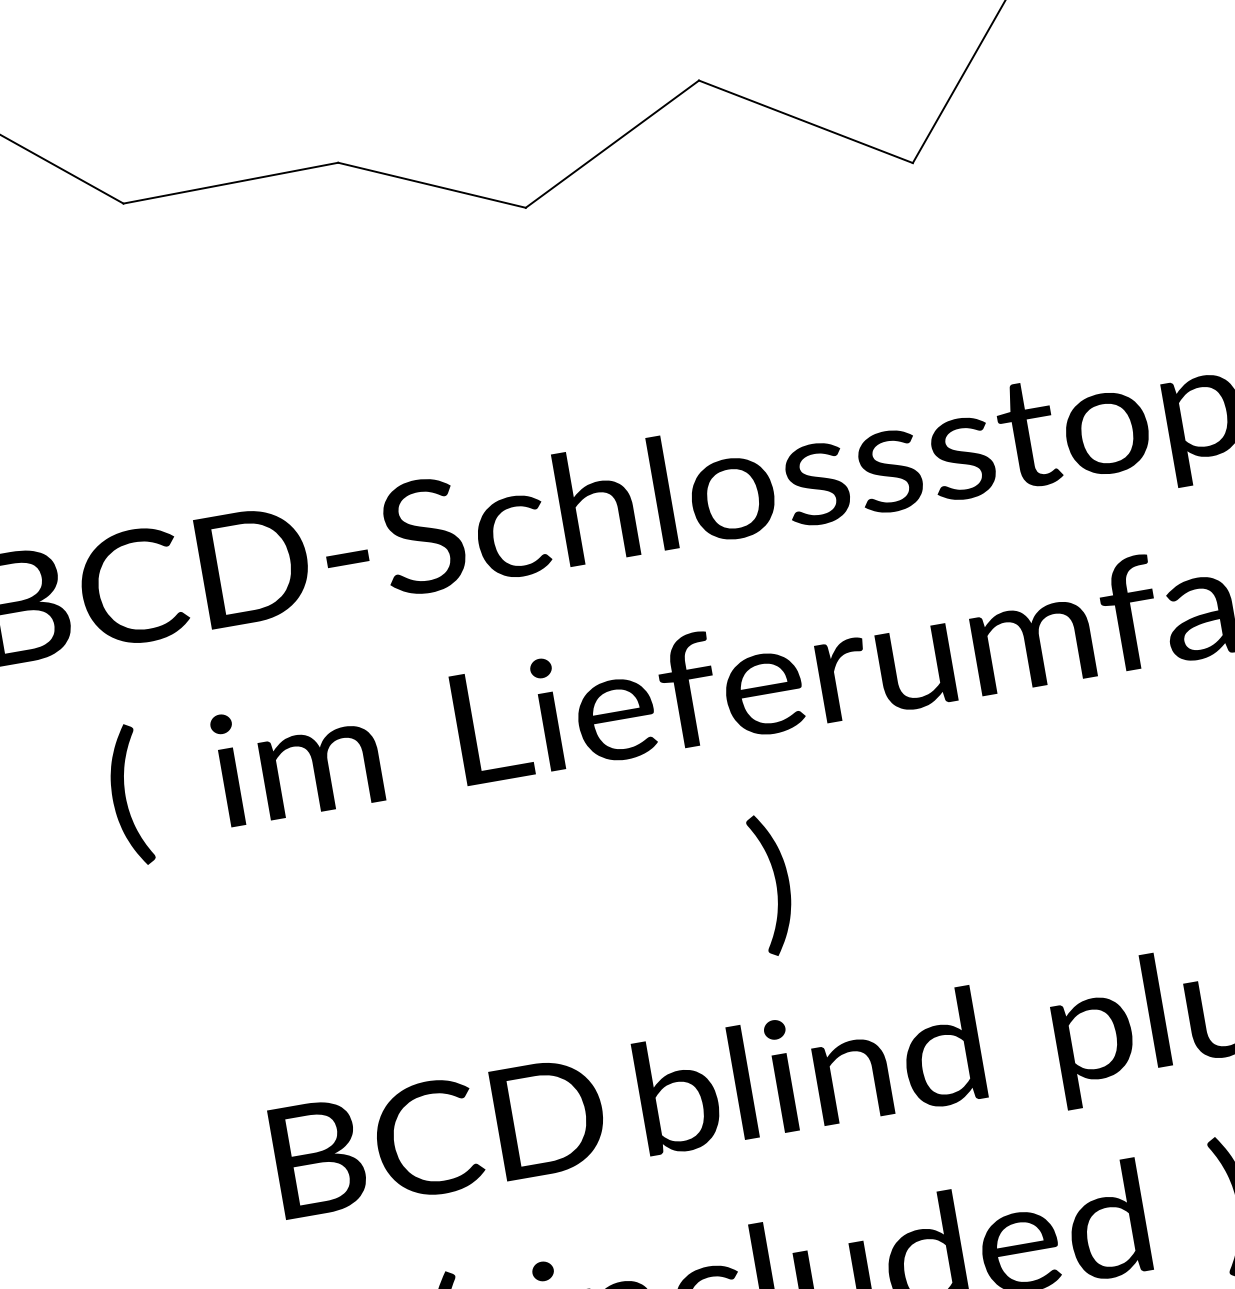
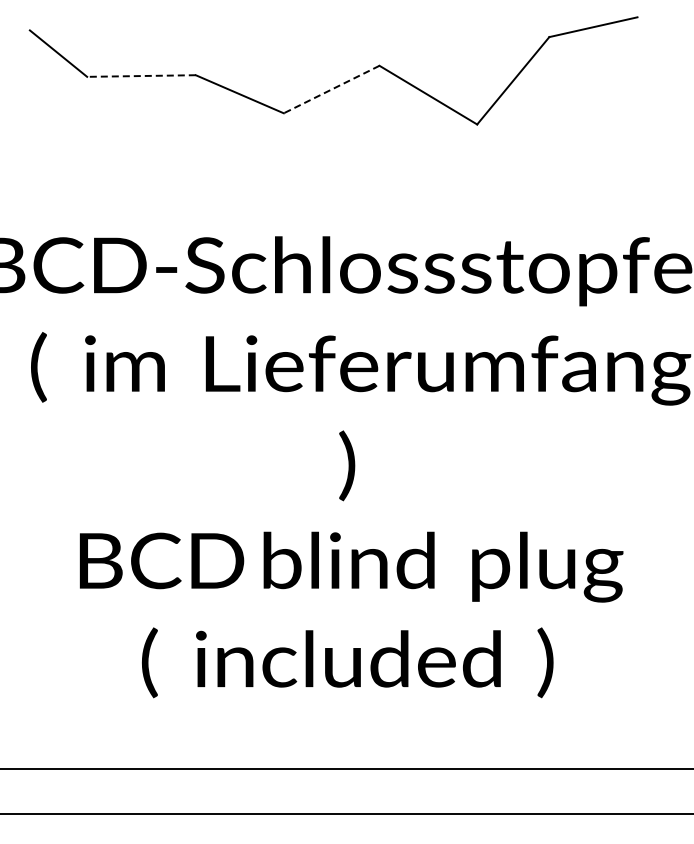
line: (612, 144) -> (331, 89), solid -> dashed
line: (229, 184) -> (140, 76), solid -> dashed

